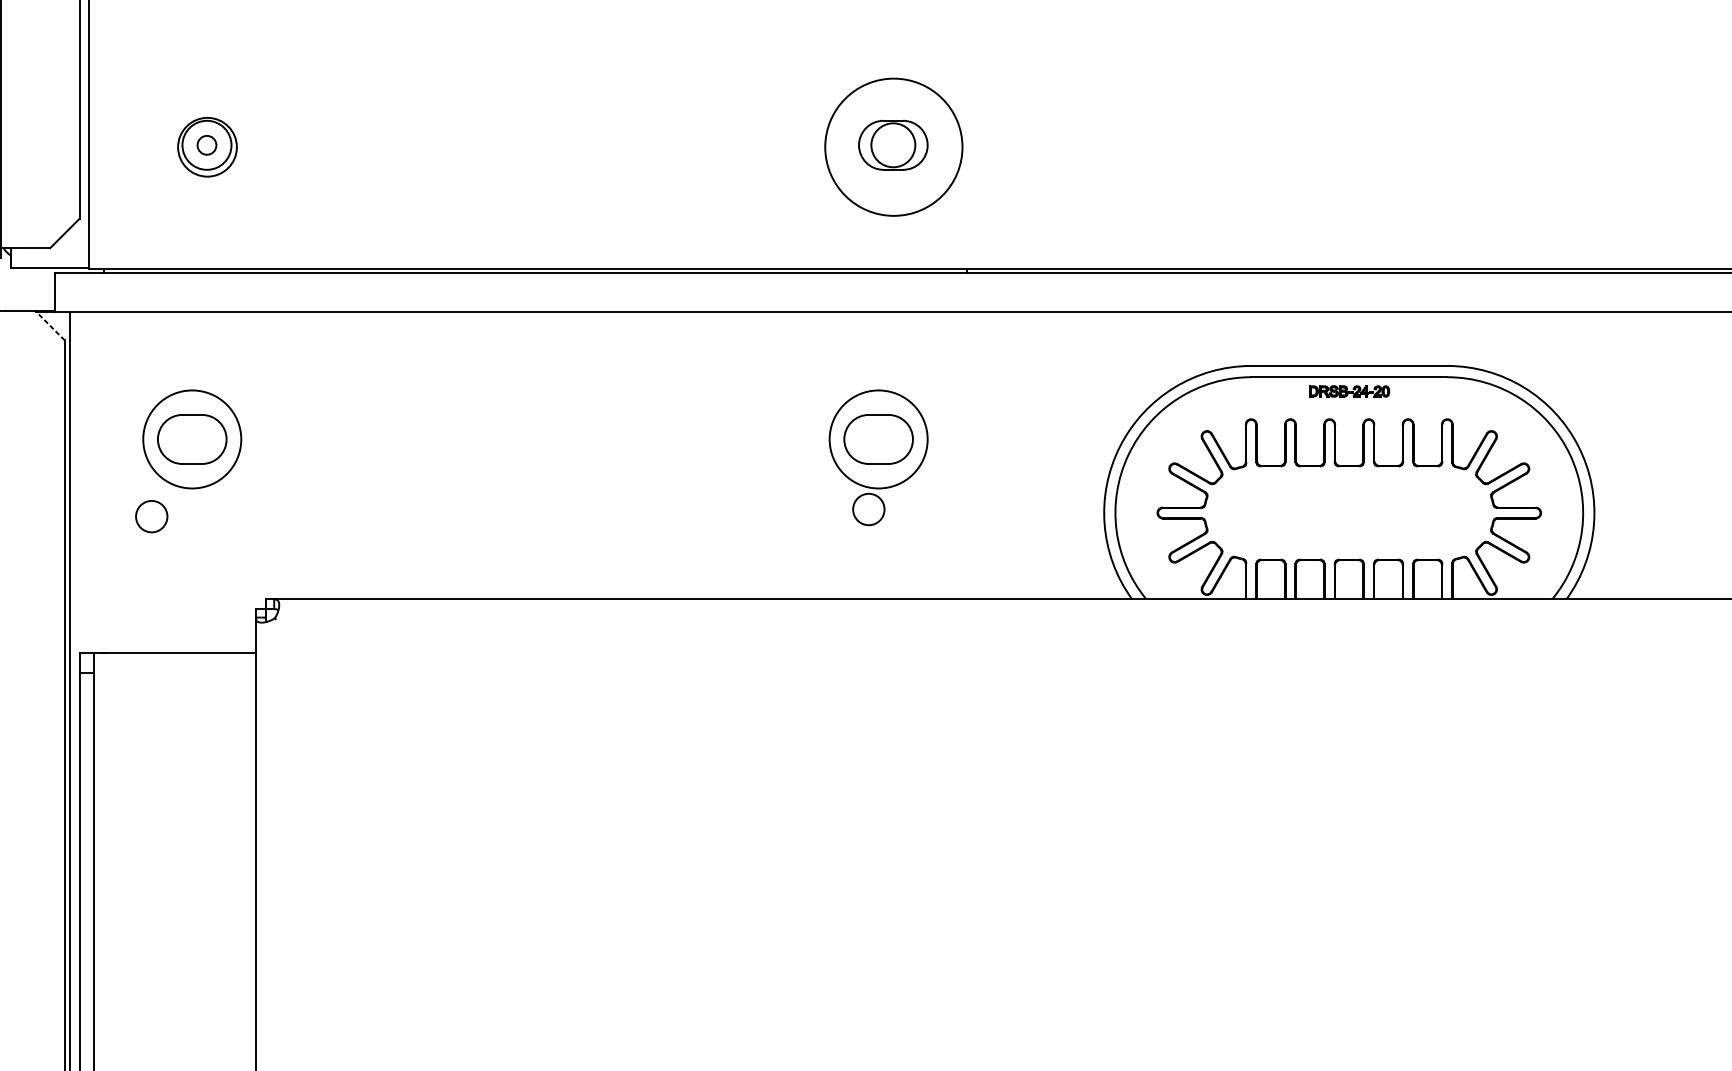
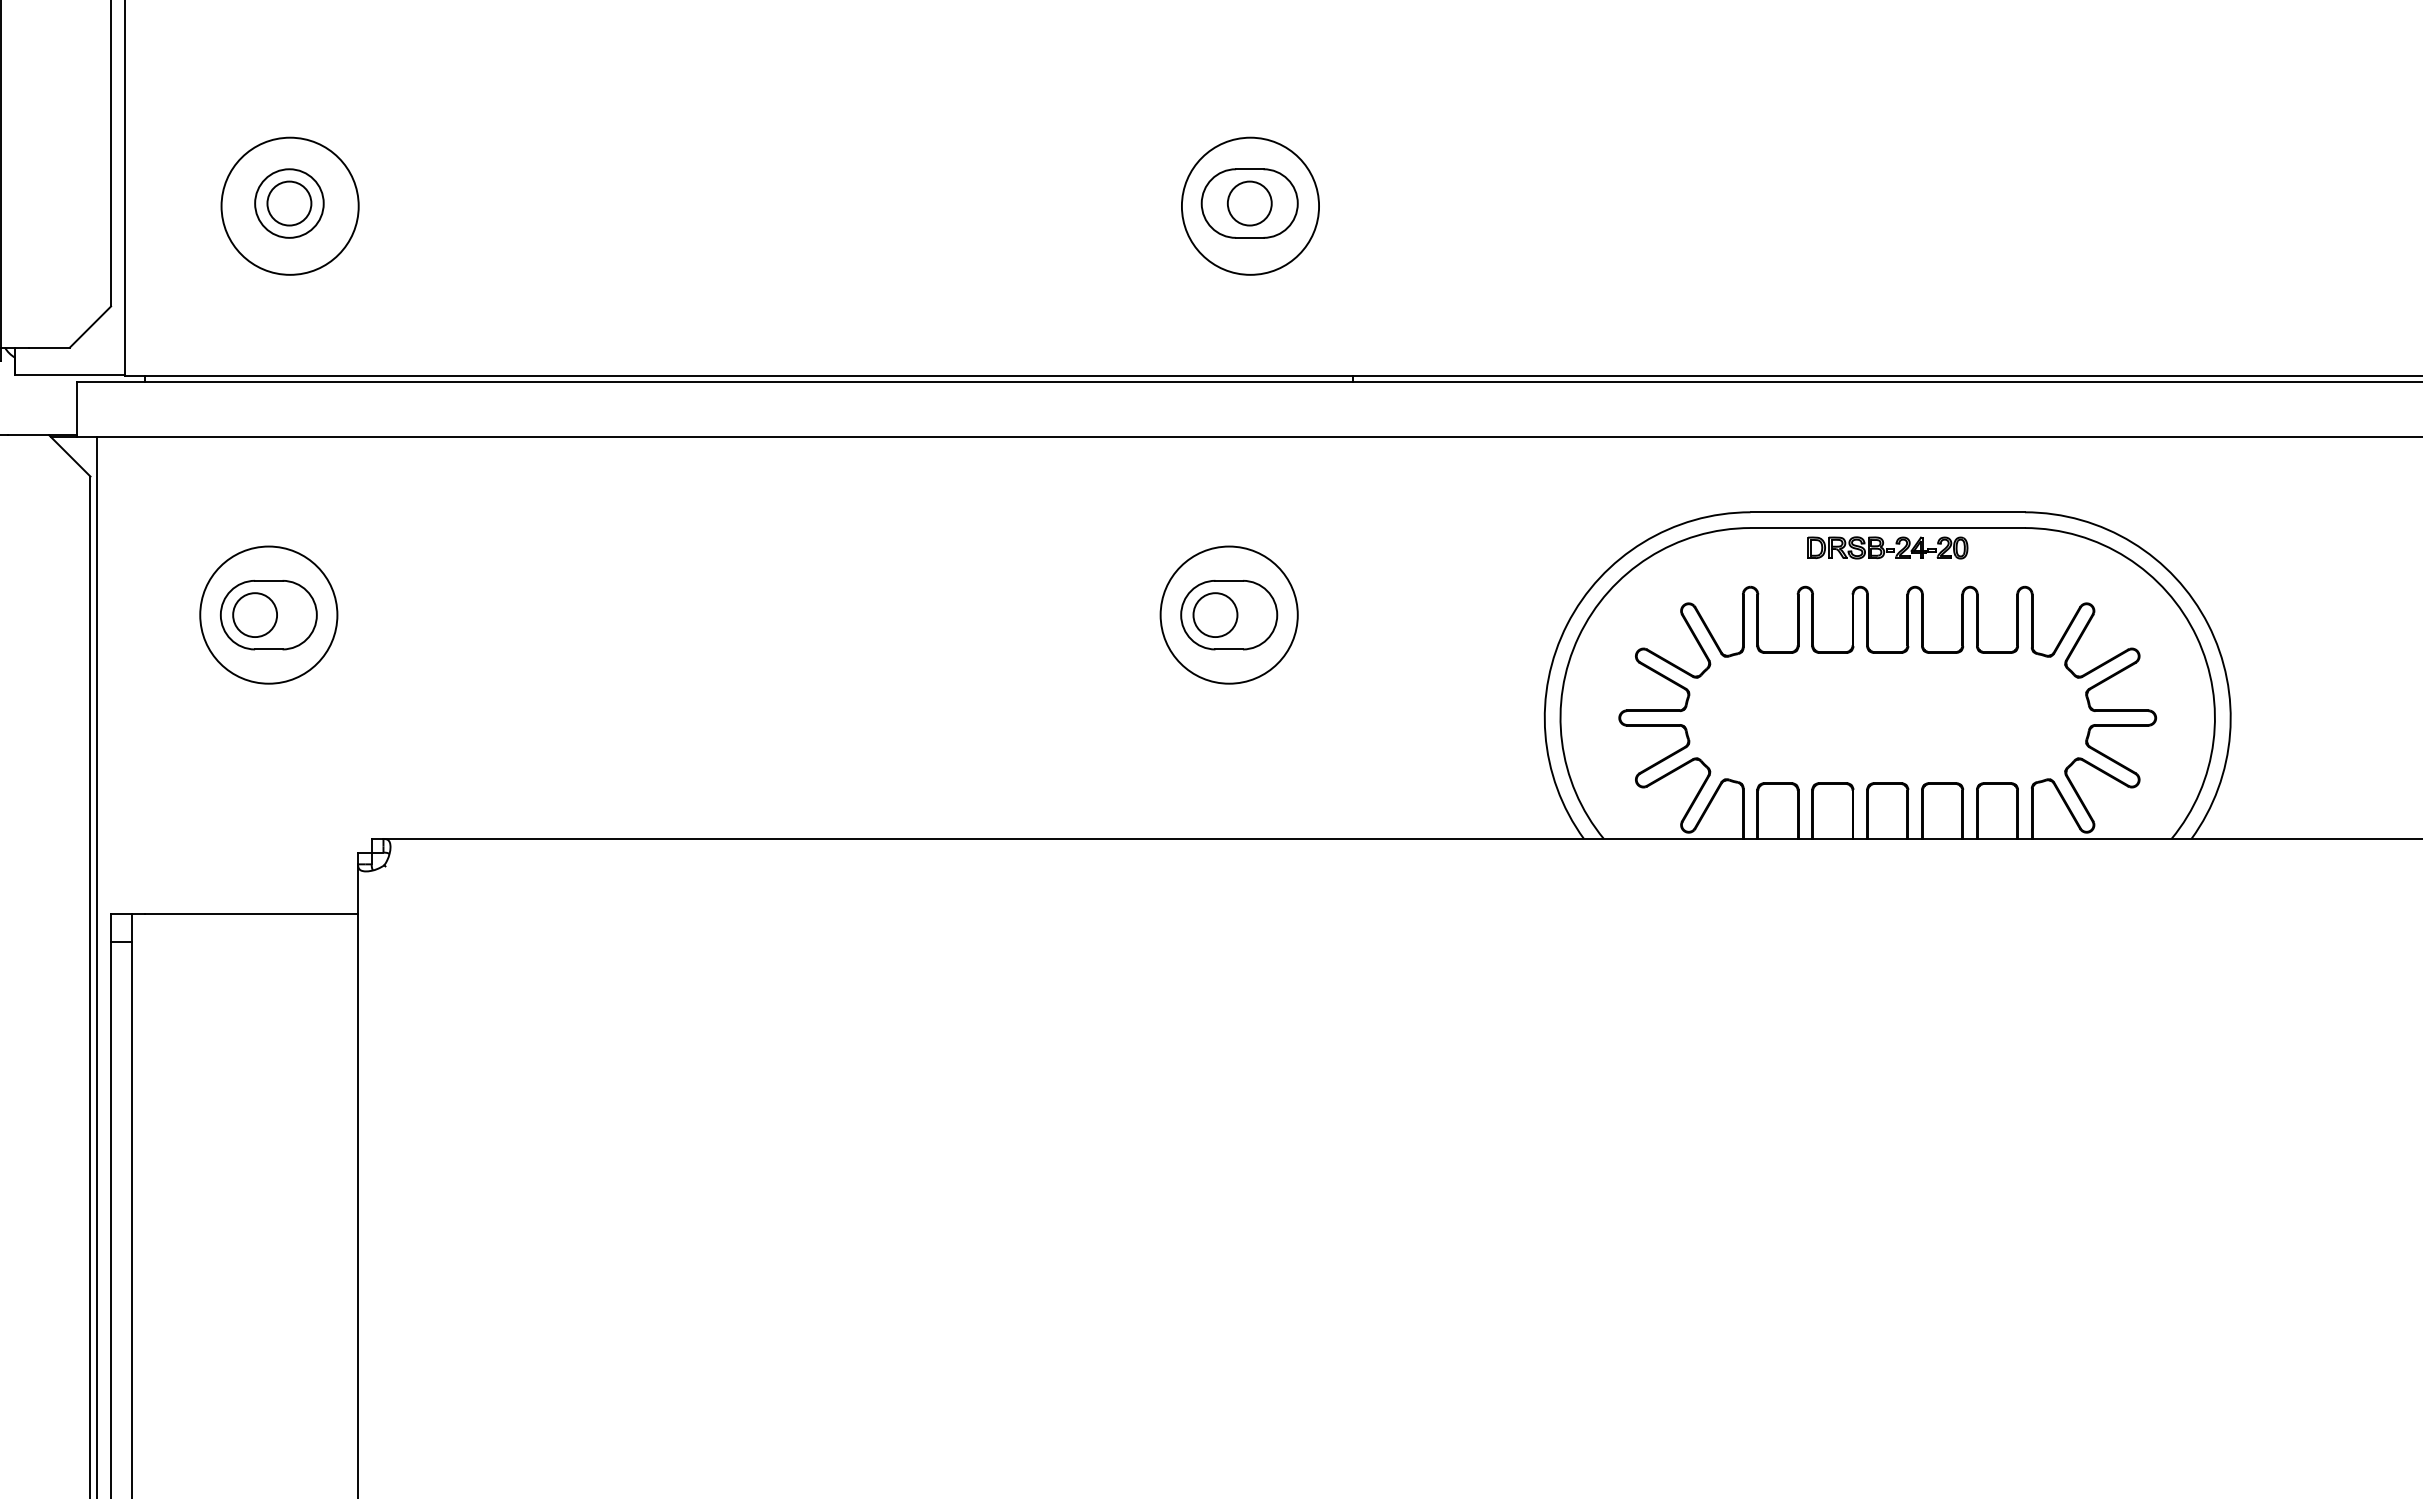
circle: (207, 145) -> (289, 203), size x1.67
circle: (893, 145) -> (1249, 203), size x0.71
circle: (207, 146) -> (289, 205), size x1.67
circle: (893, 146) -> (1250, 205), size x0.71
line: (49, 325) -> (69, 455), dashed -> solid
part: (1349, 391) -> (1887, 547), size x1.43
circle: (868, 509) -> (1215, 614), moved
circle: (151, 516) -> (254, 614), moved

